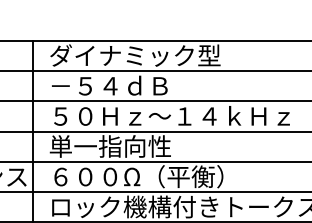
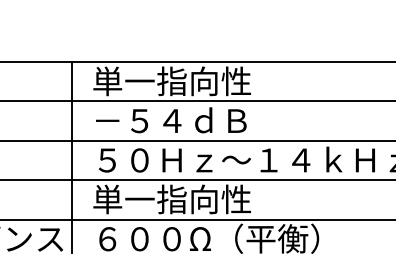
text: (134, 55) -> (203, 81), ダイナミック型 -> 単一指向性

